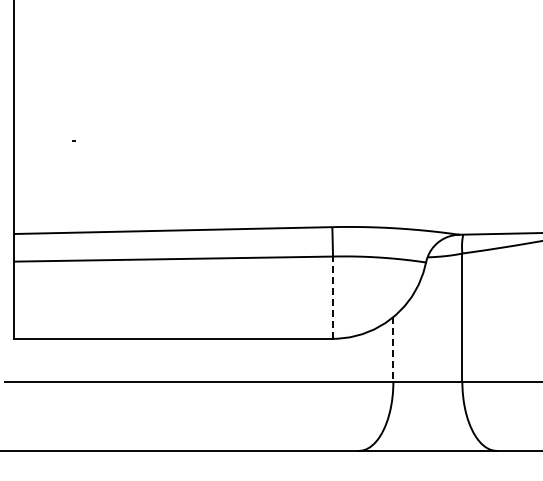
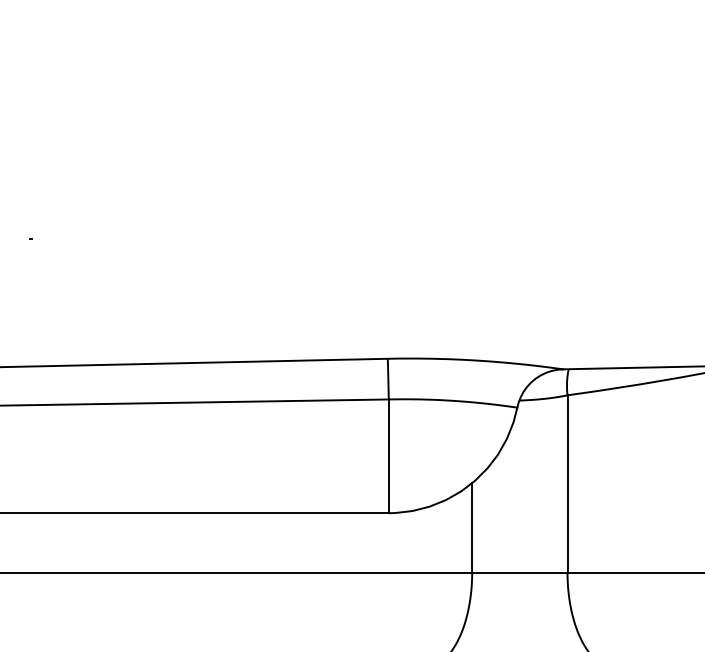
line: (333, 297) -> (389, 456), dashed -> solid
line: (393, 349) -> (472, 527), dashed -> solid

